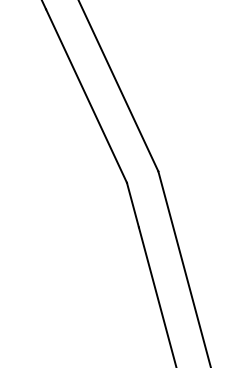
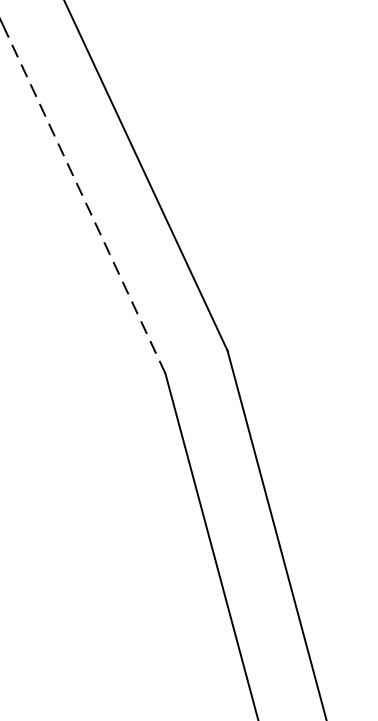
line: (86, 96) -> (85, 202), solid -> dashed

